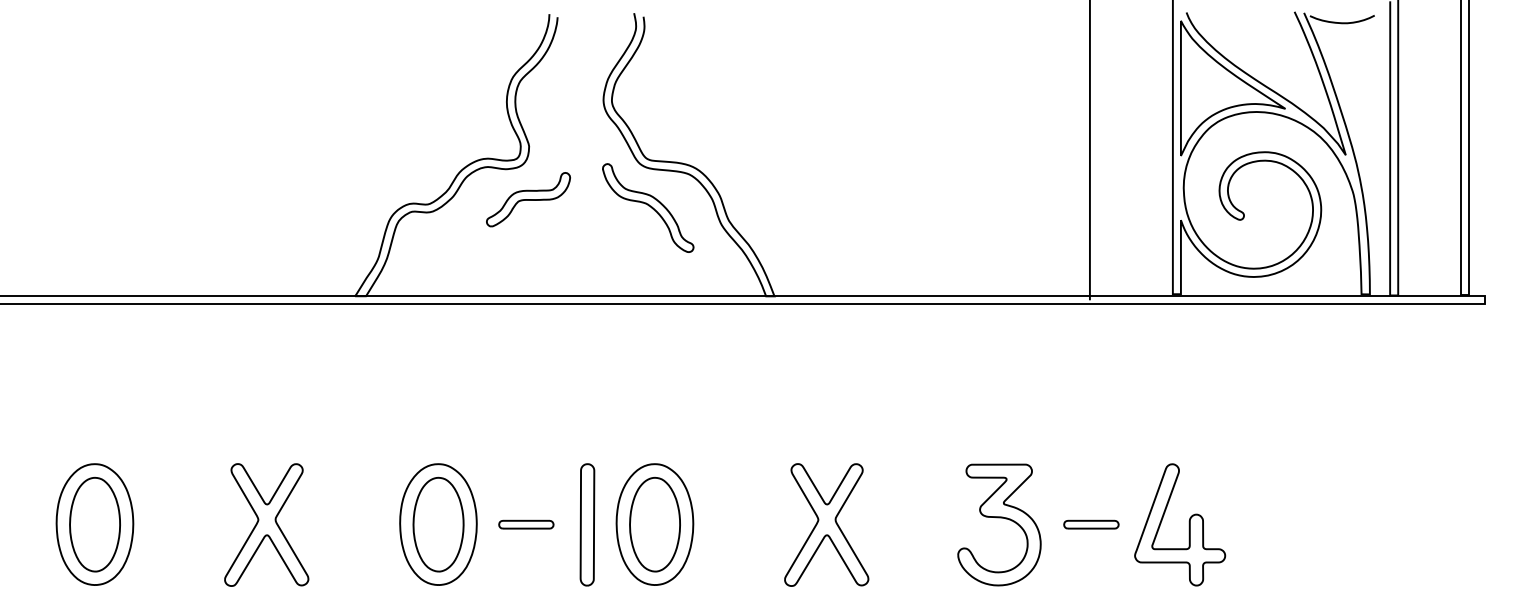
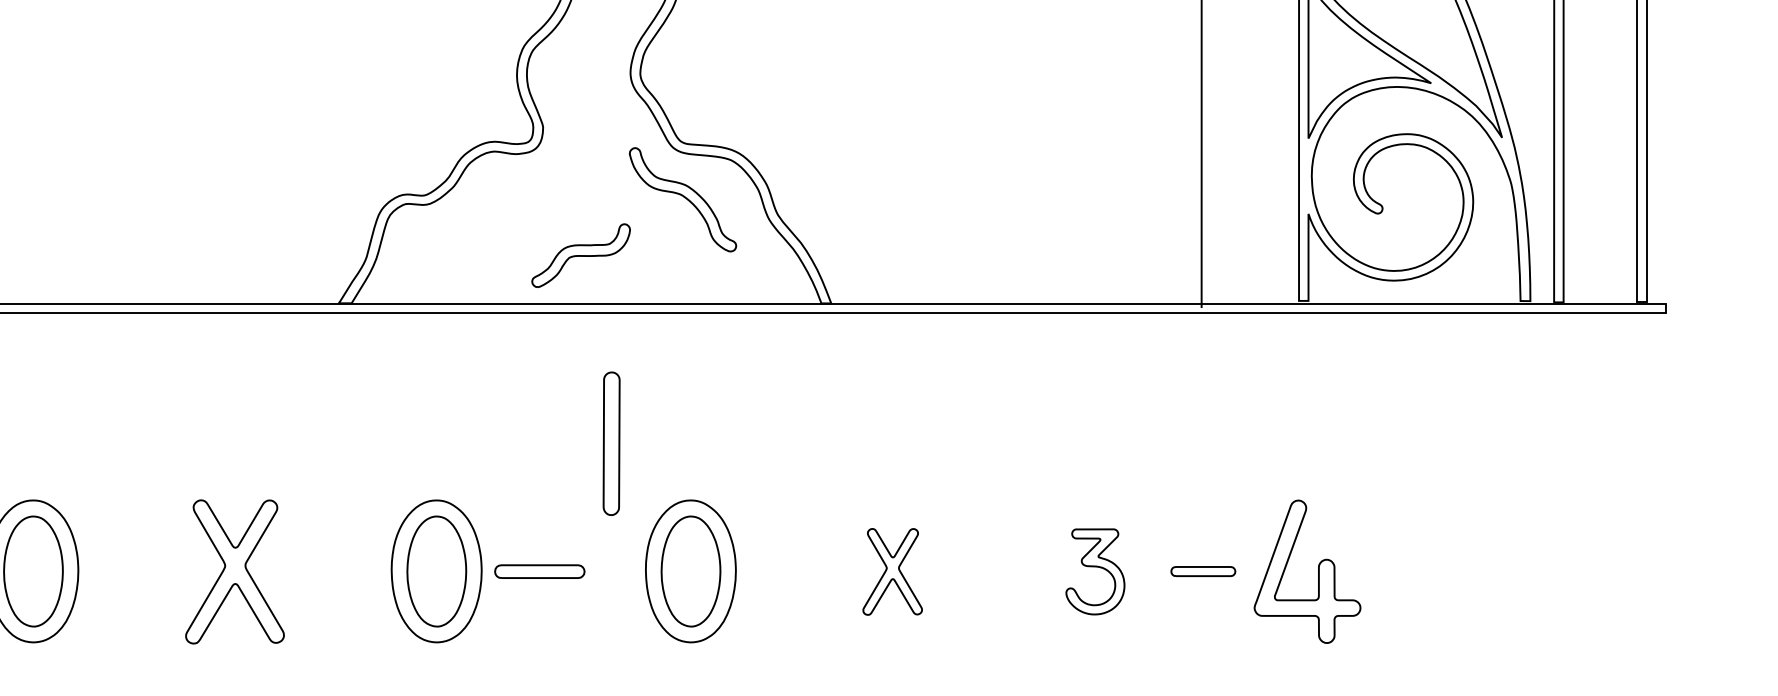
part: (528, 199) -> (581, 255), moved
part: (526, 524) -> (540, 571), size x1.4
part: (587, 524) -> (611, 443), moved
part: (826, 524) -> (892, 571), size x0.6
part: (999, 524) -> (1095, 571), size x0.6

